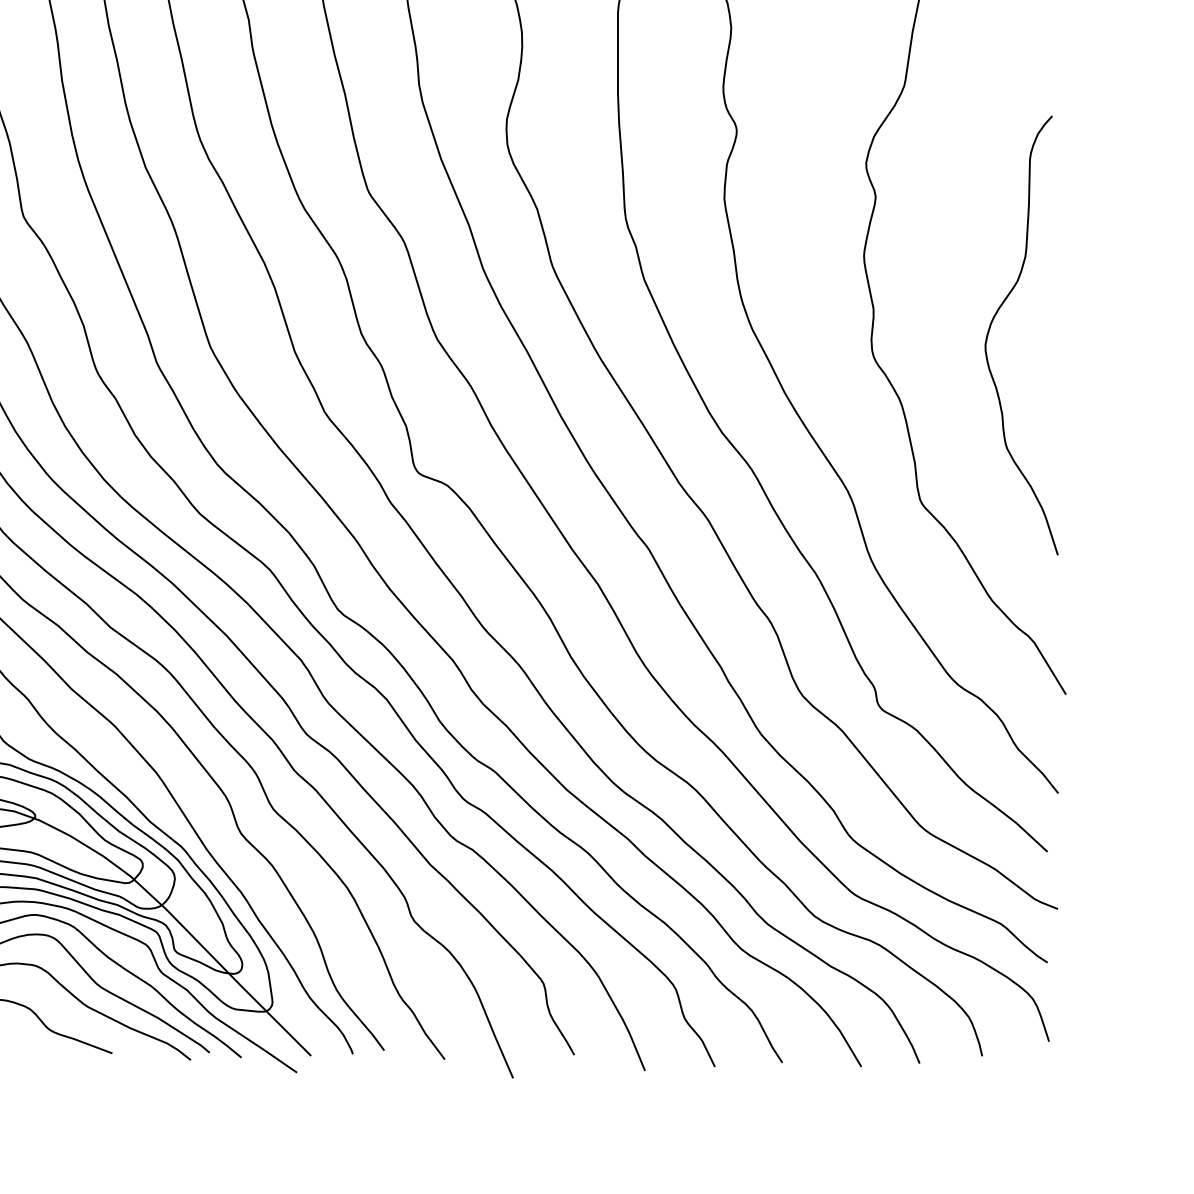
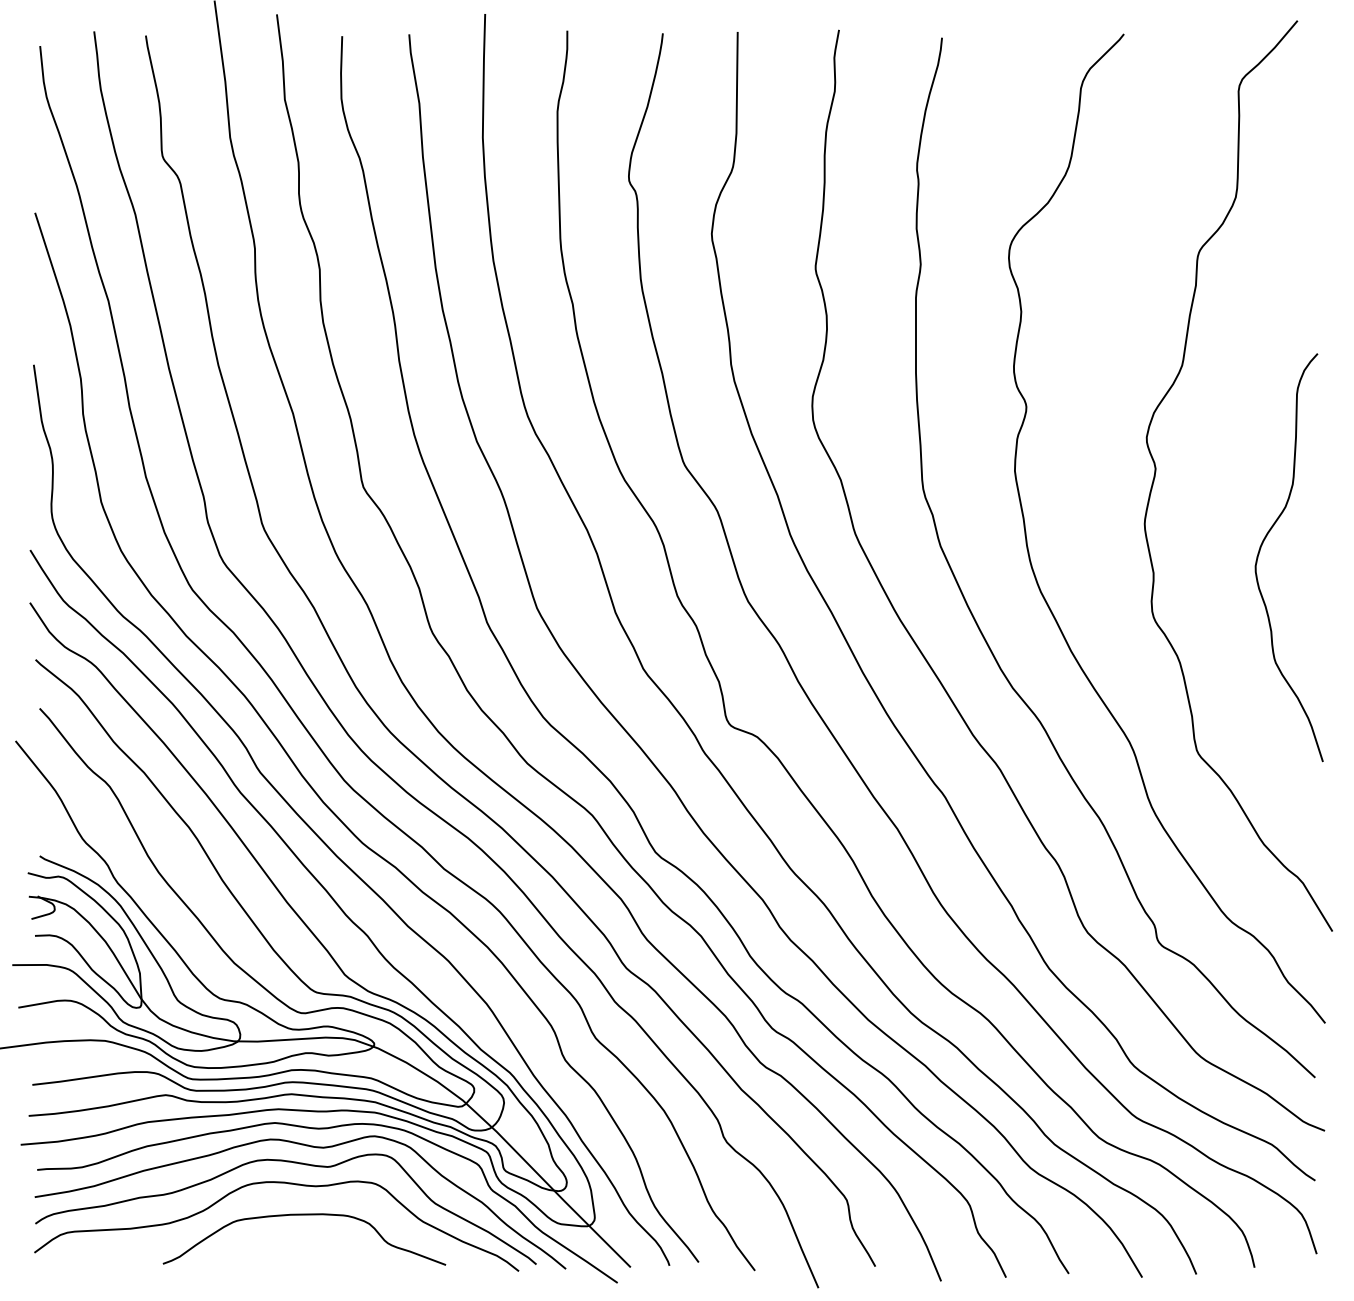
curve: (991, 325) -> (1261, 548), moved

